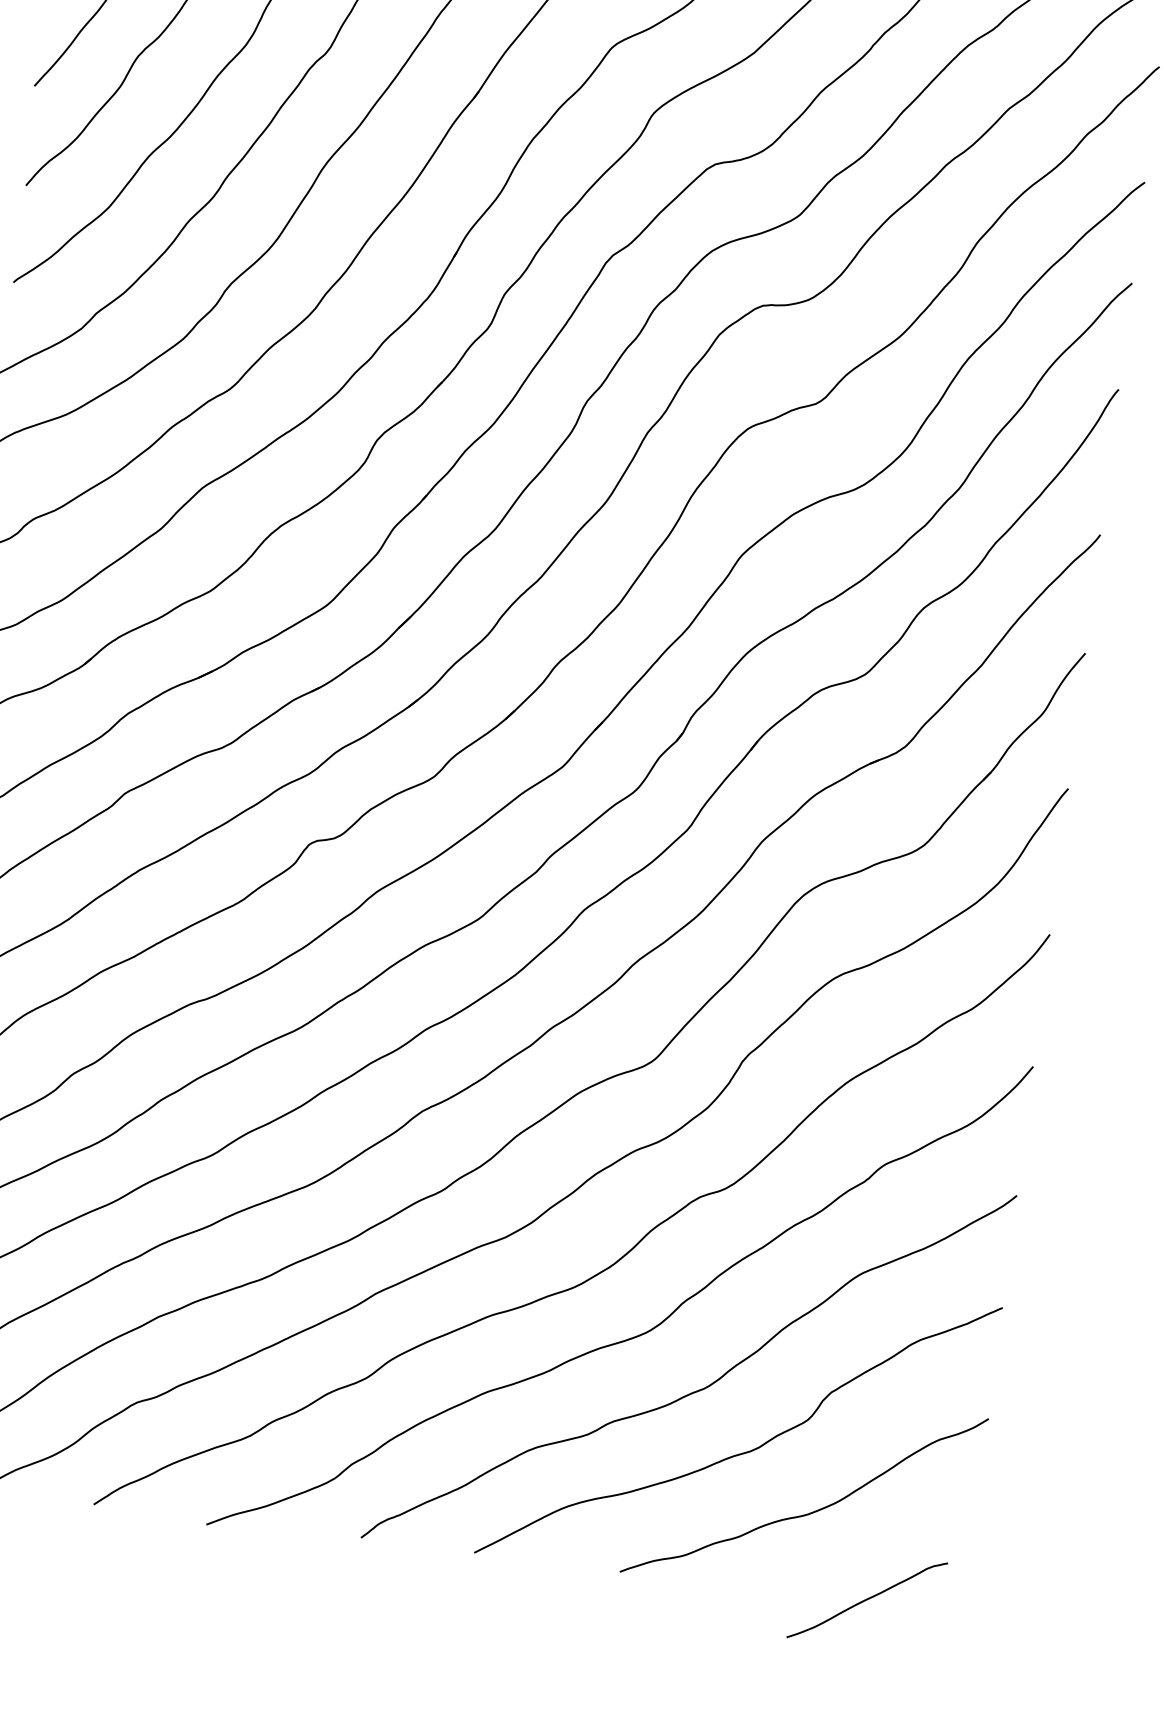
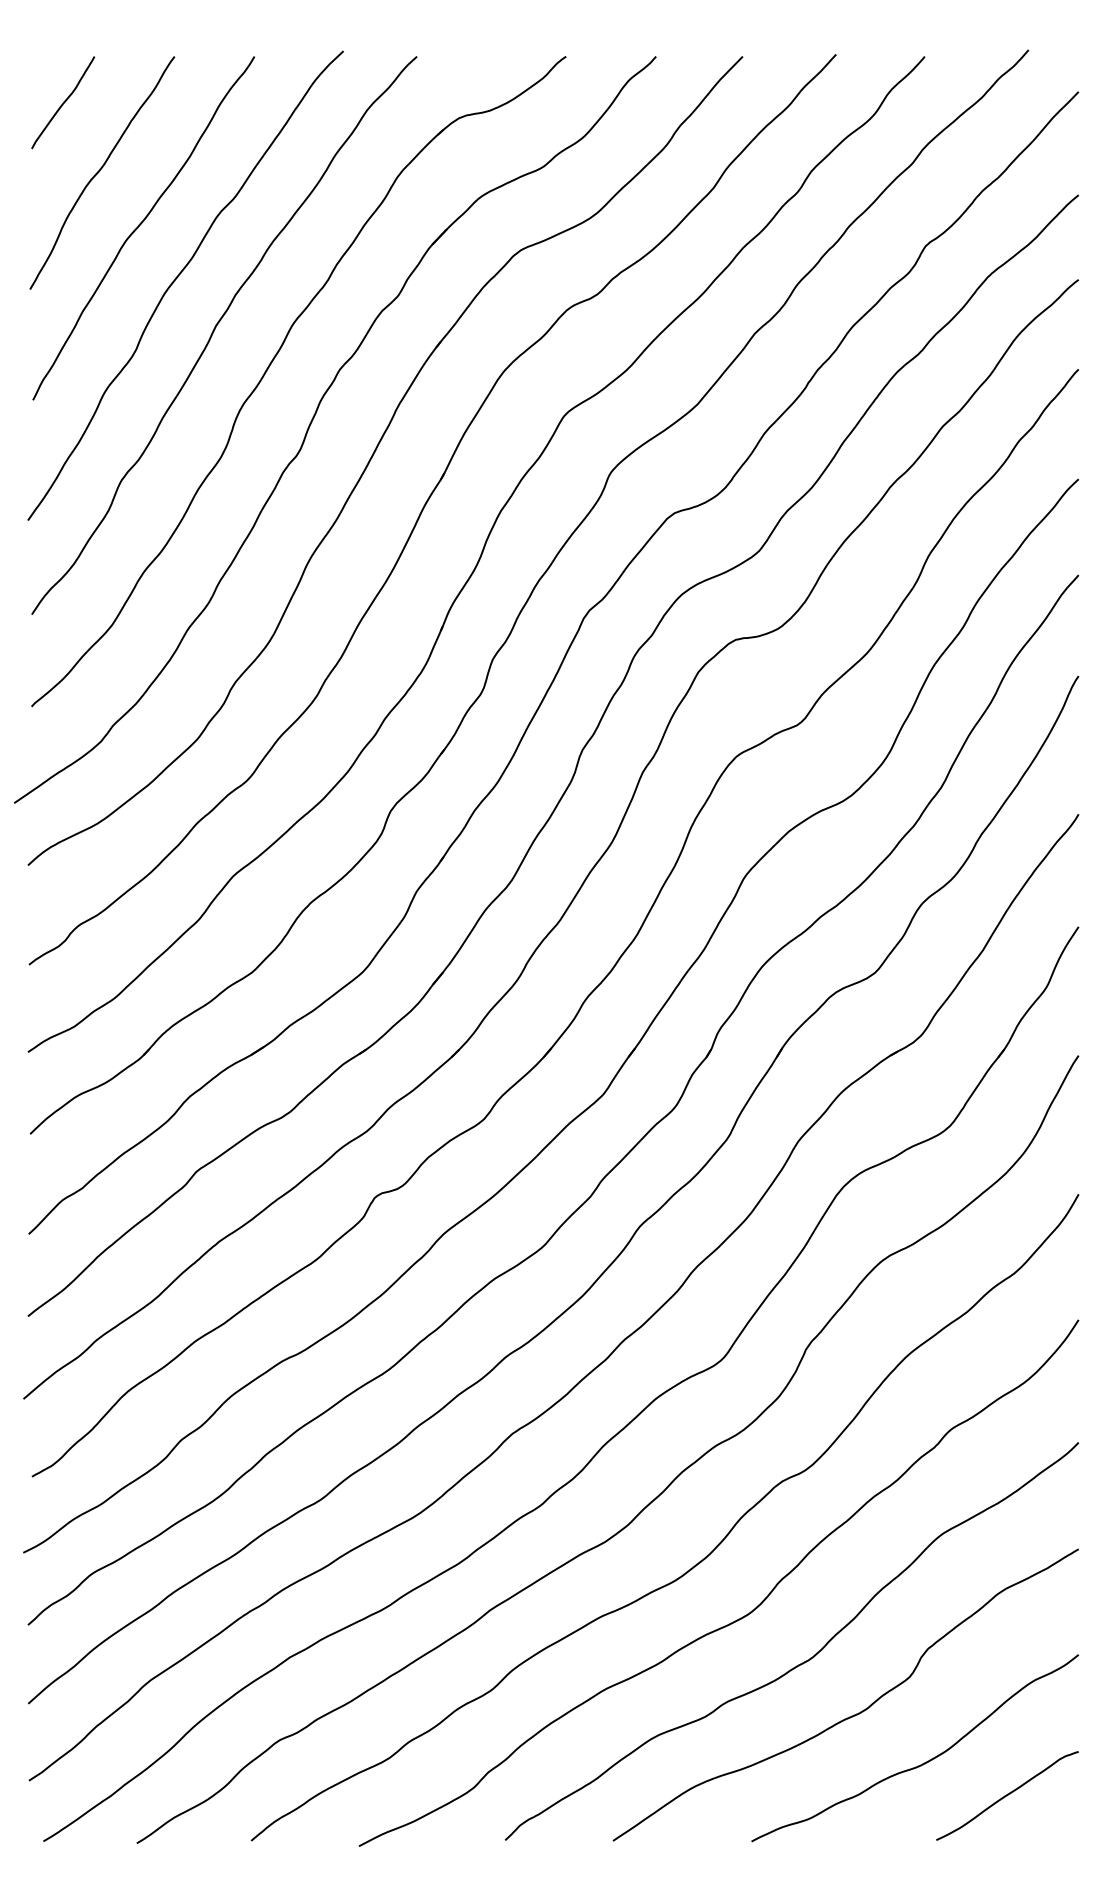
curve: (867, 1599) -> (1007, 1795), moved

